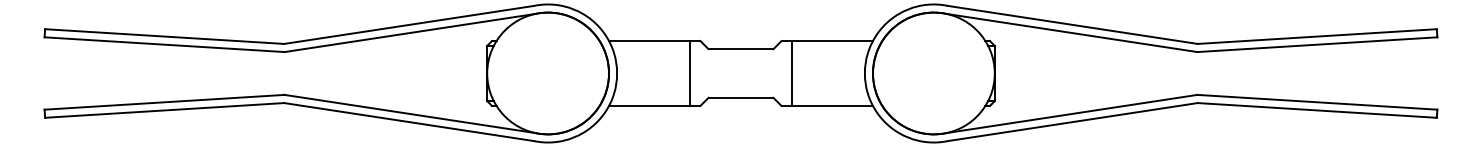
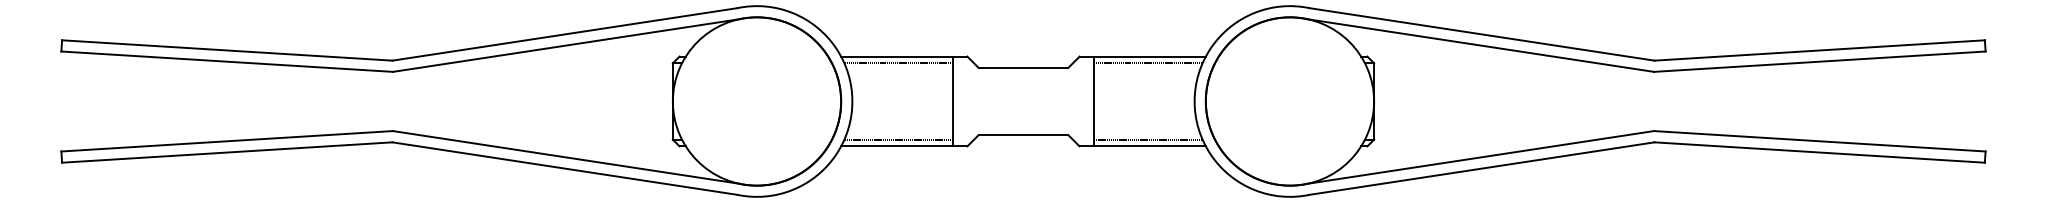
line: (650, 45) -> (898, 63), added
line: (830, 45) -> (1147, 63), added
line: (650, 101) -> (898, 139), added
line: (830, 101) -> (1147, 139), added

